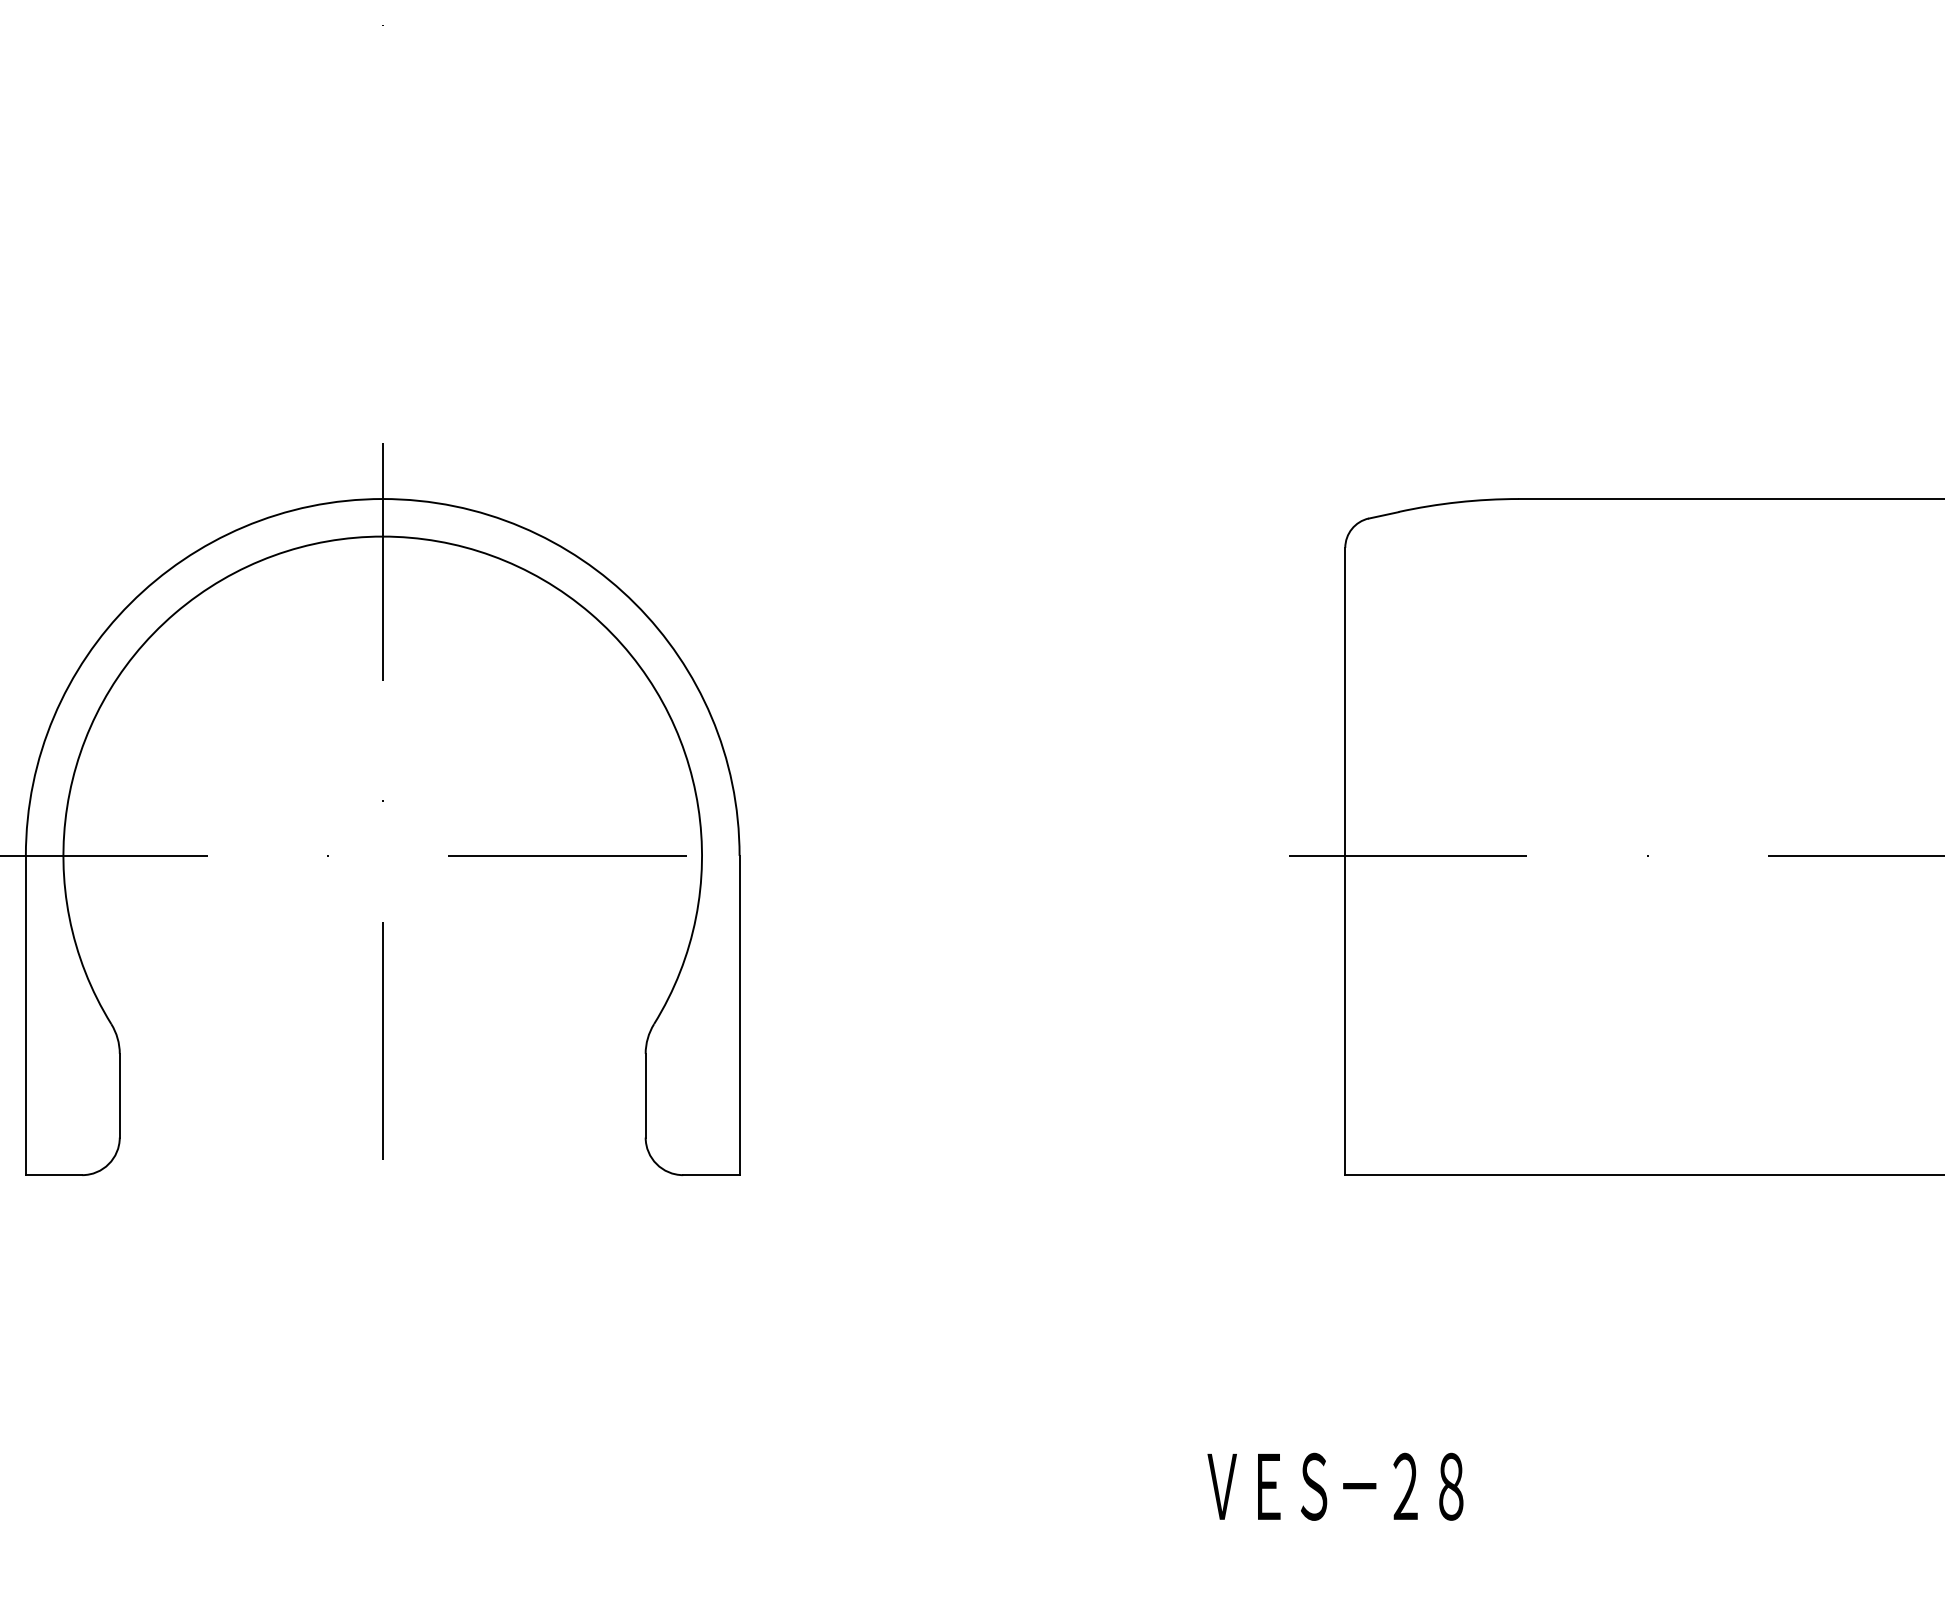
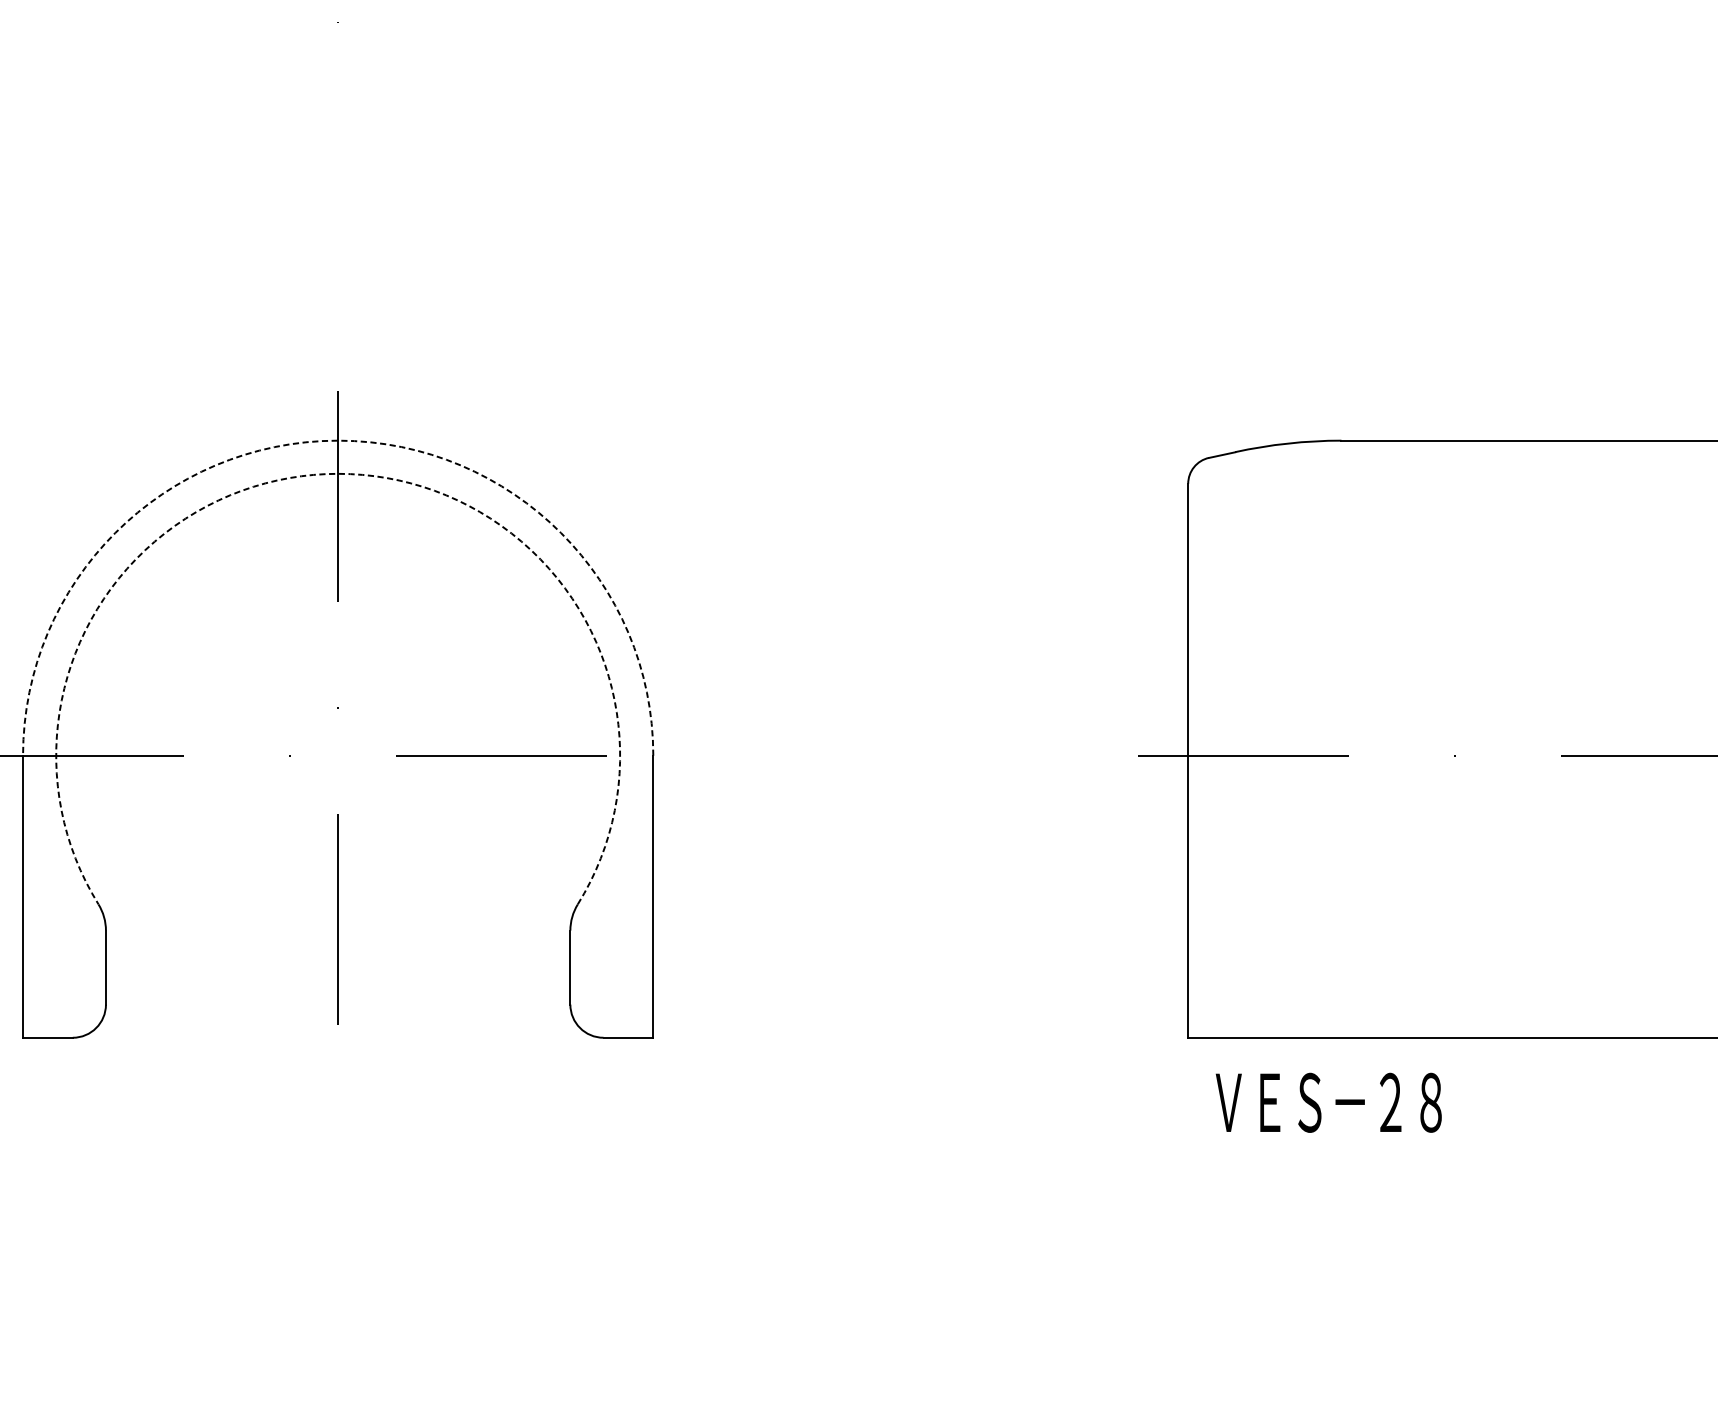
arc: (382, 499) -> (337, 441), solid -> dashed
arc: (382, 536) -> (337, 473), solid -> dashed
text: (1335, 1486) -> (1328, 1102), moved

